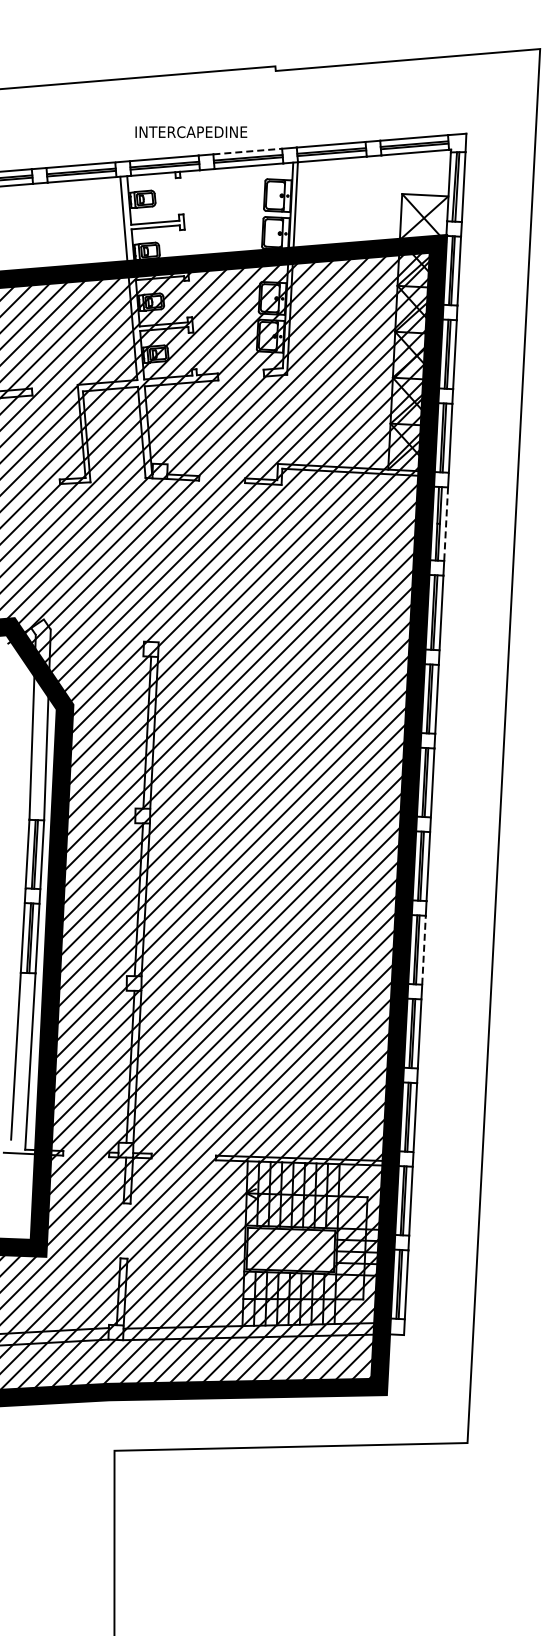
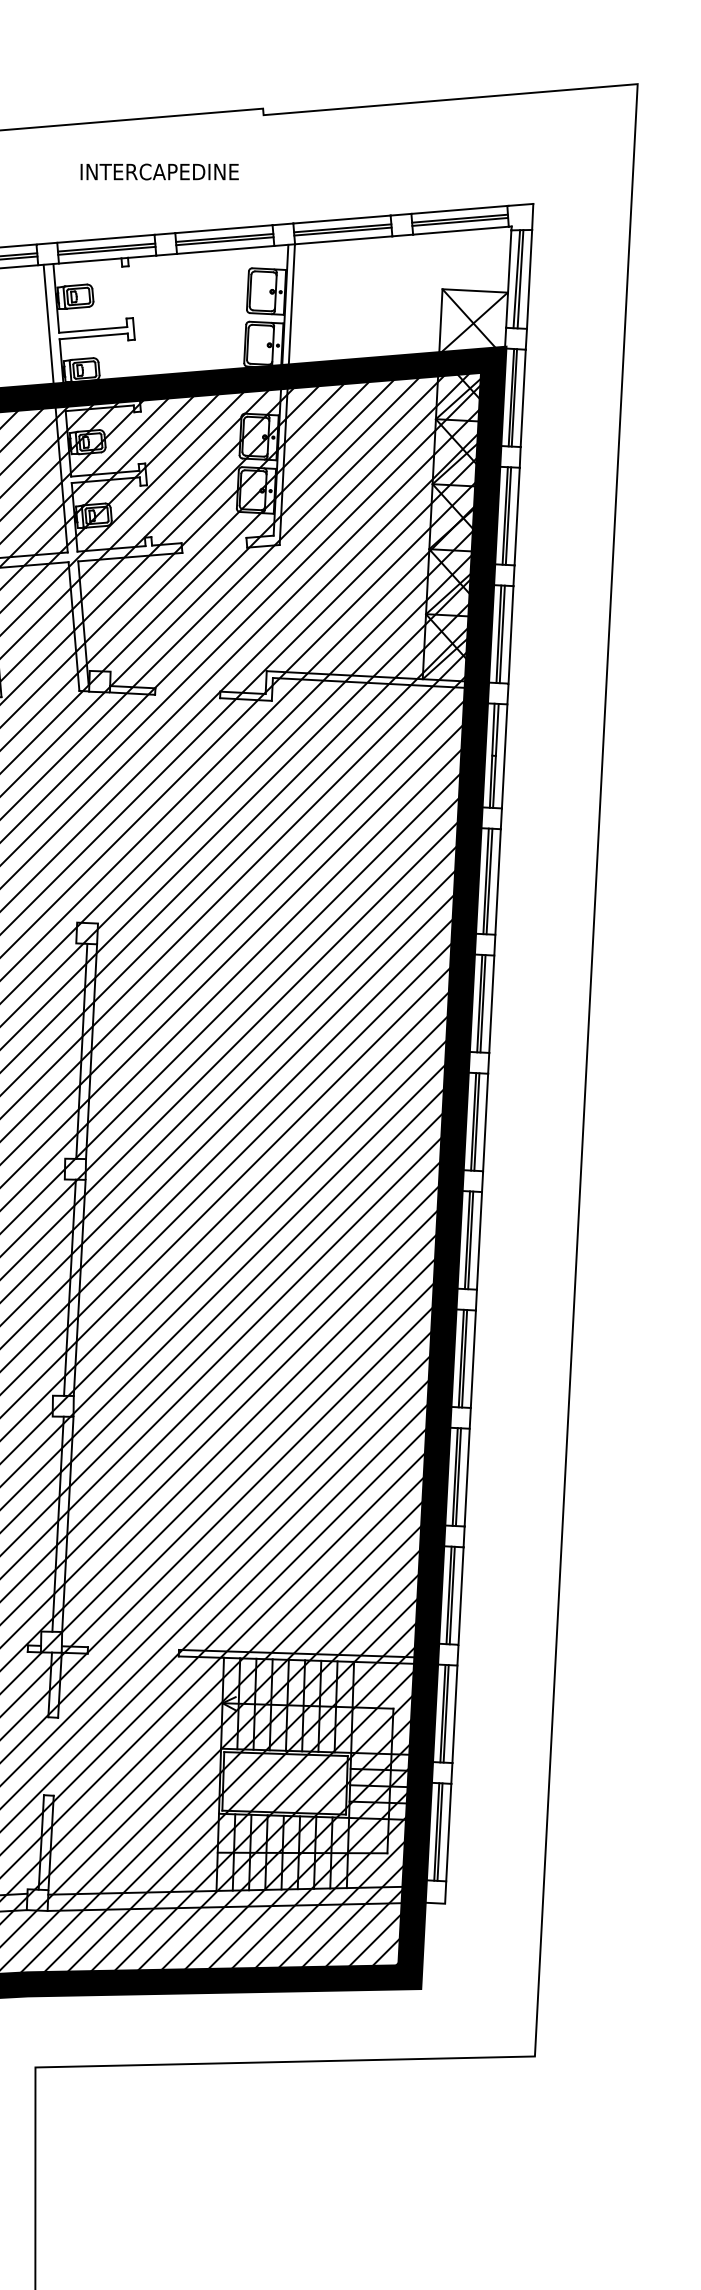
text: (191, 131) -> (159, 171), moved
line: (248, 151) -> (225, 229), dashed -> solid
line: (446, 524) -> (505, 756), dashed -> solid
line: (424, 949) -> (474, 1358), dashed -> solid

